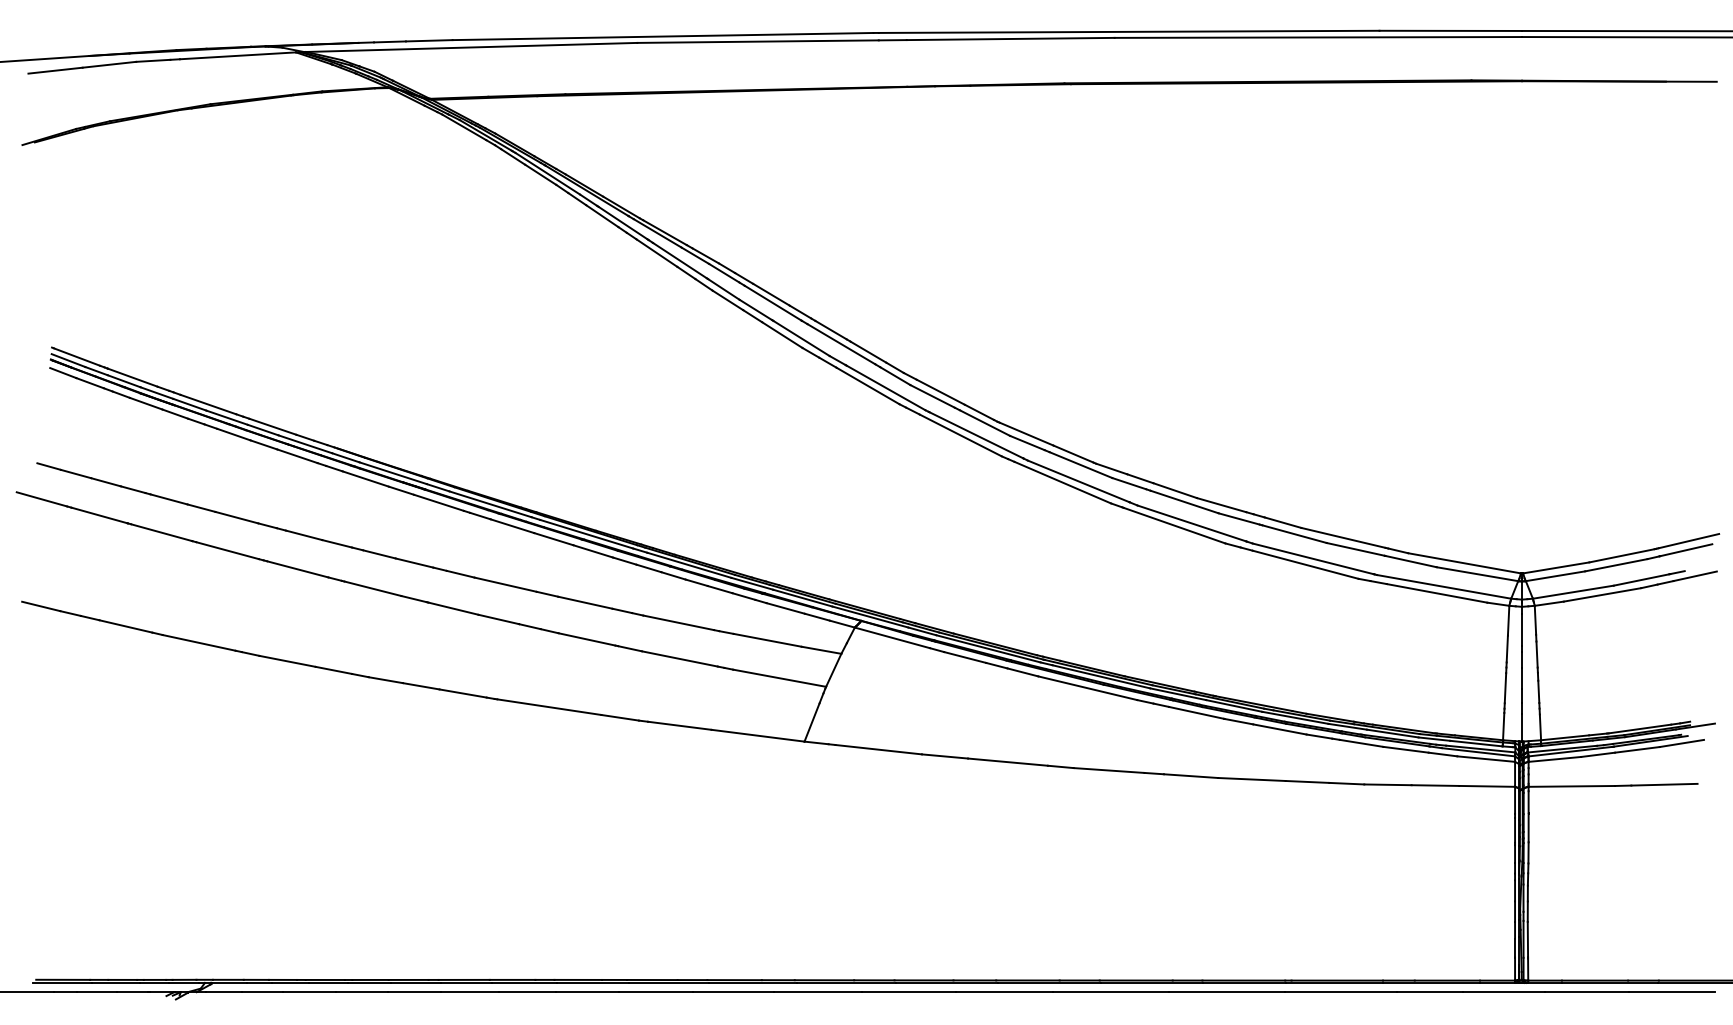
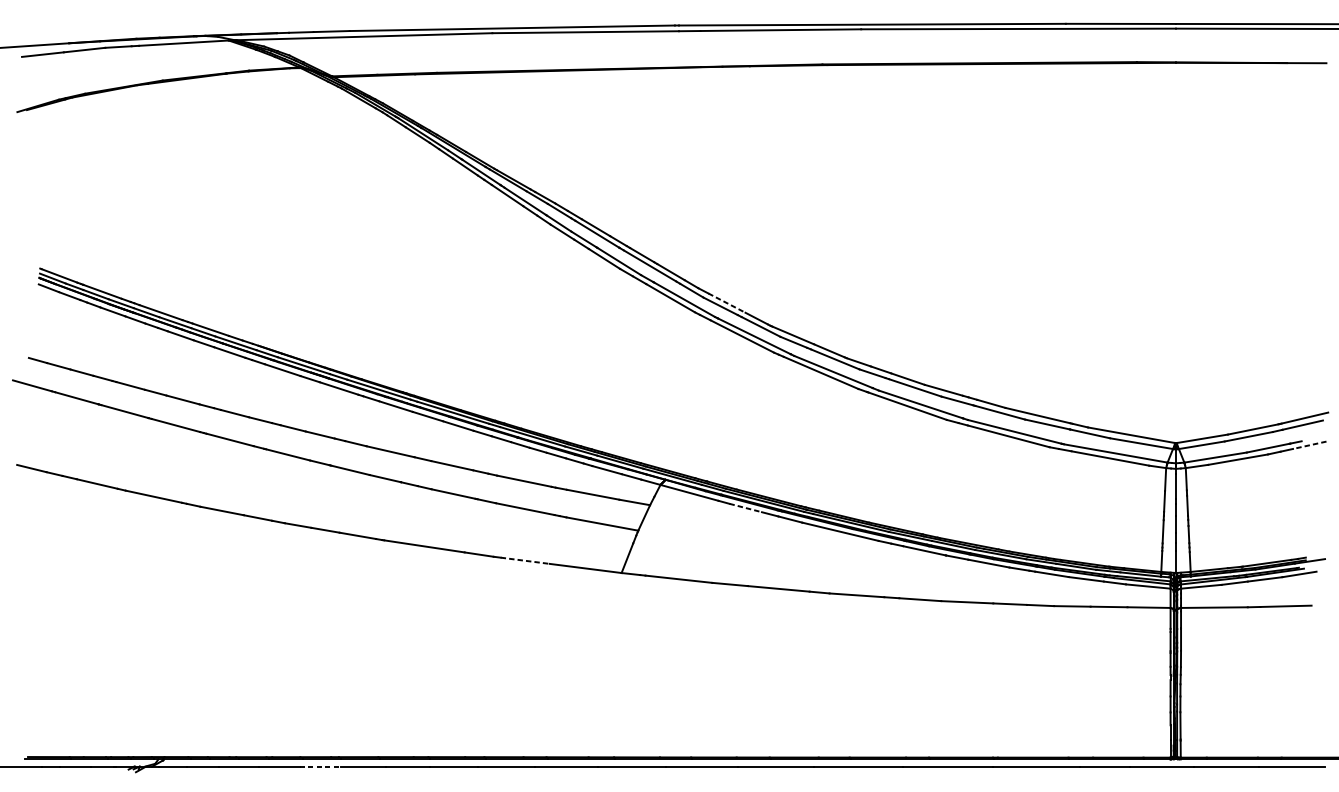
line: (941, 392) -> (727, 303), solid -> dashed
line: (1694, 576) -> (1309, 445), solid -> dashed
line: (965, 657) -> (745, 508), solid -> dashed
line: (680, 725) -> (525, 560), solid -> dashed
line: (414, 992) -> (320, 766), solid -> dashed

